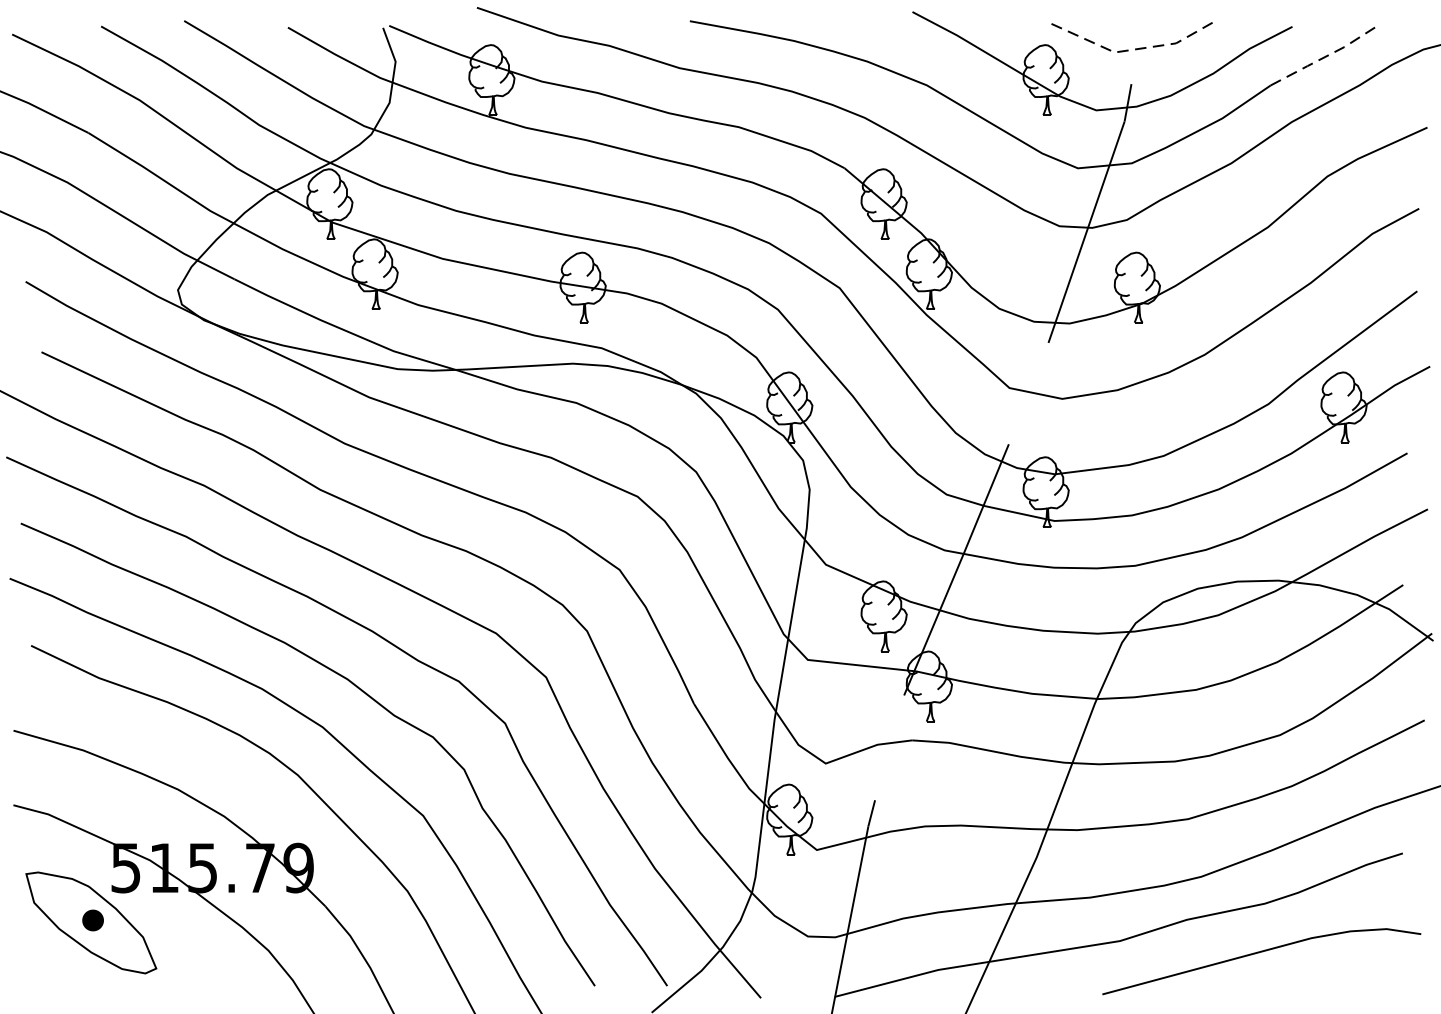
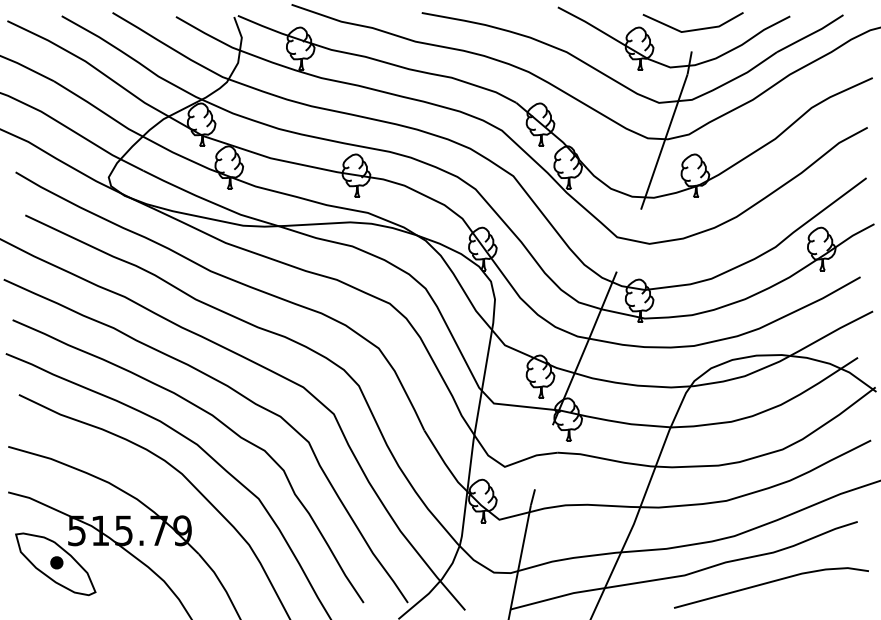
line: (1134, 49) -> (693, 30), dashed -> solid
line: (1325, 56) -> (810, 34), dashed -> solid

